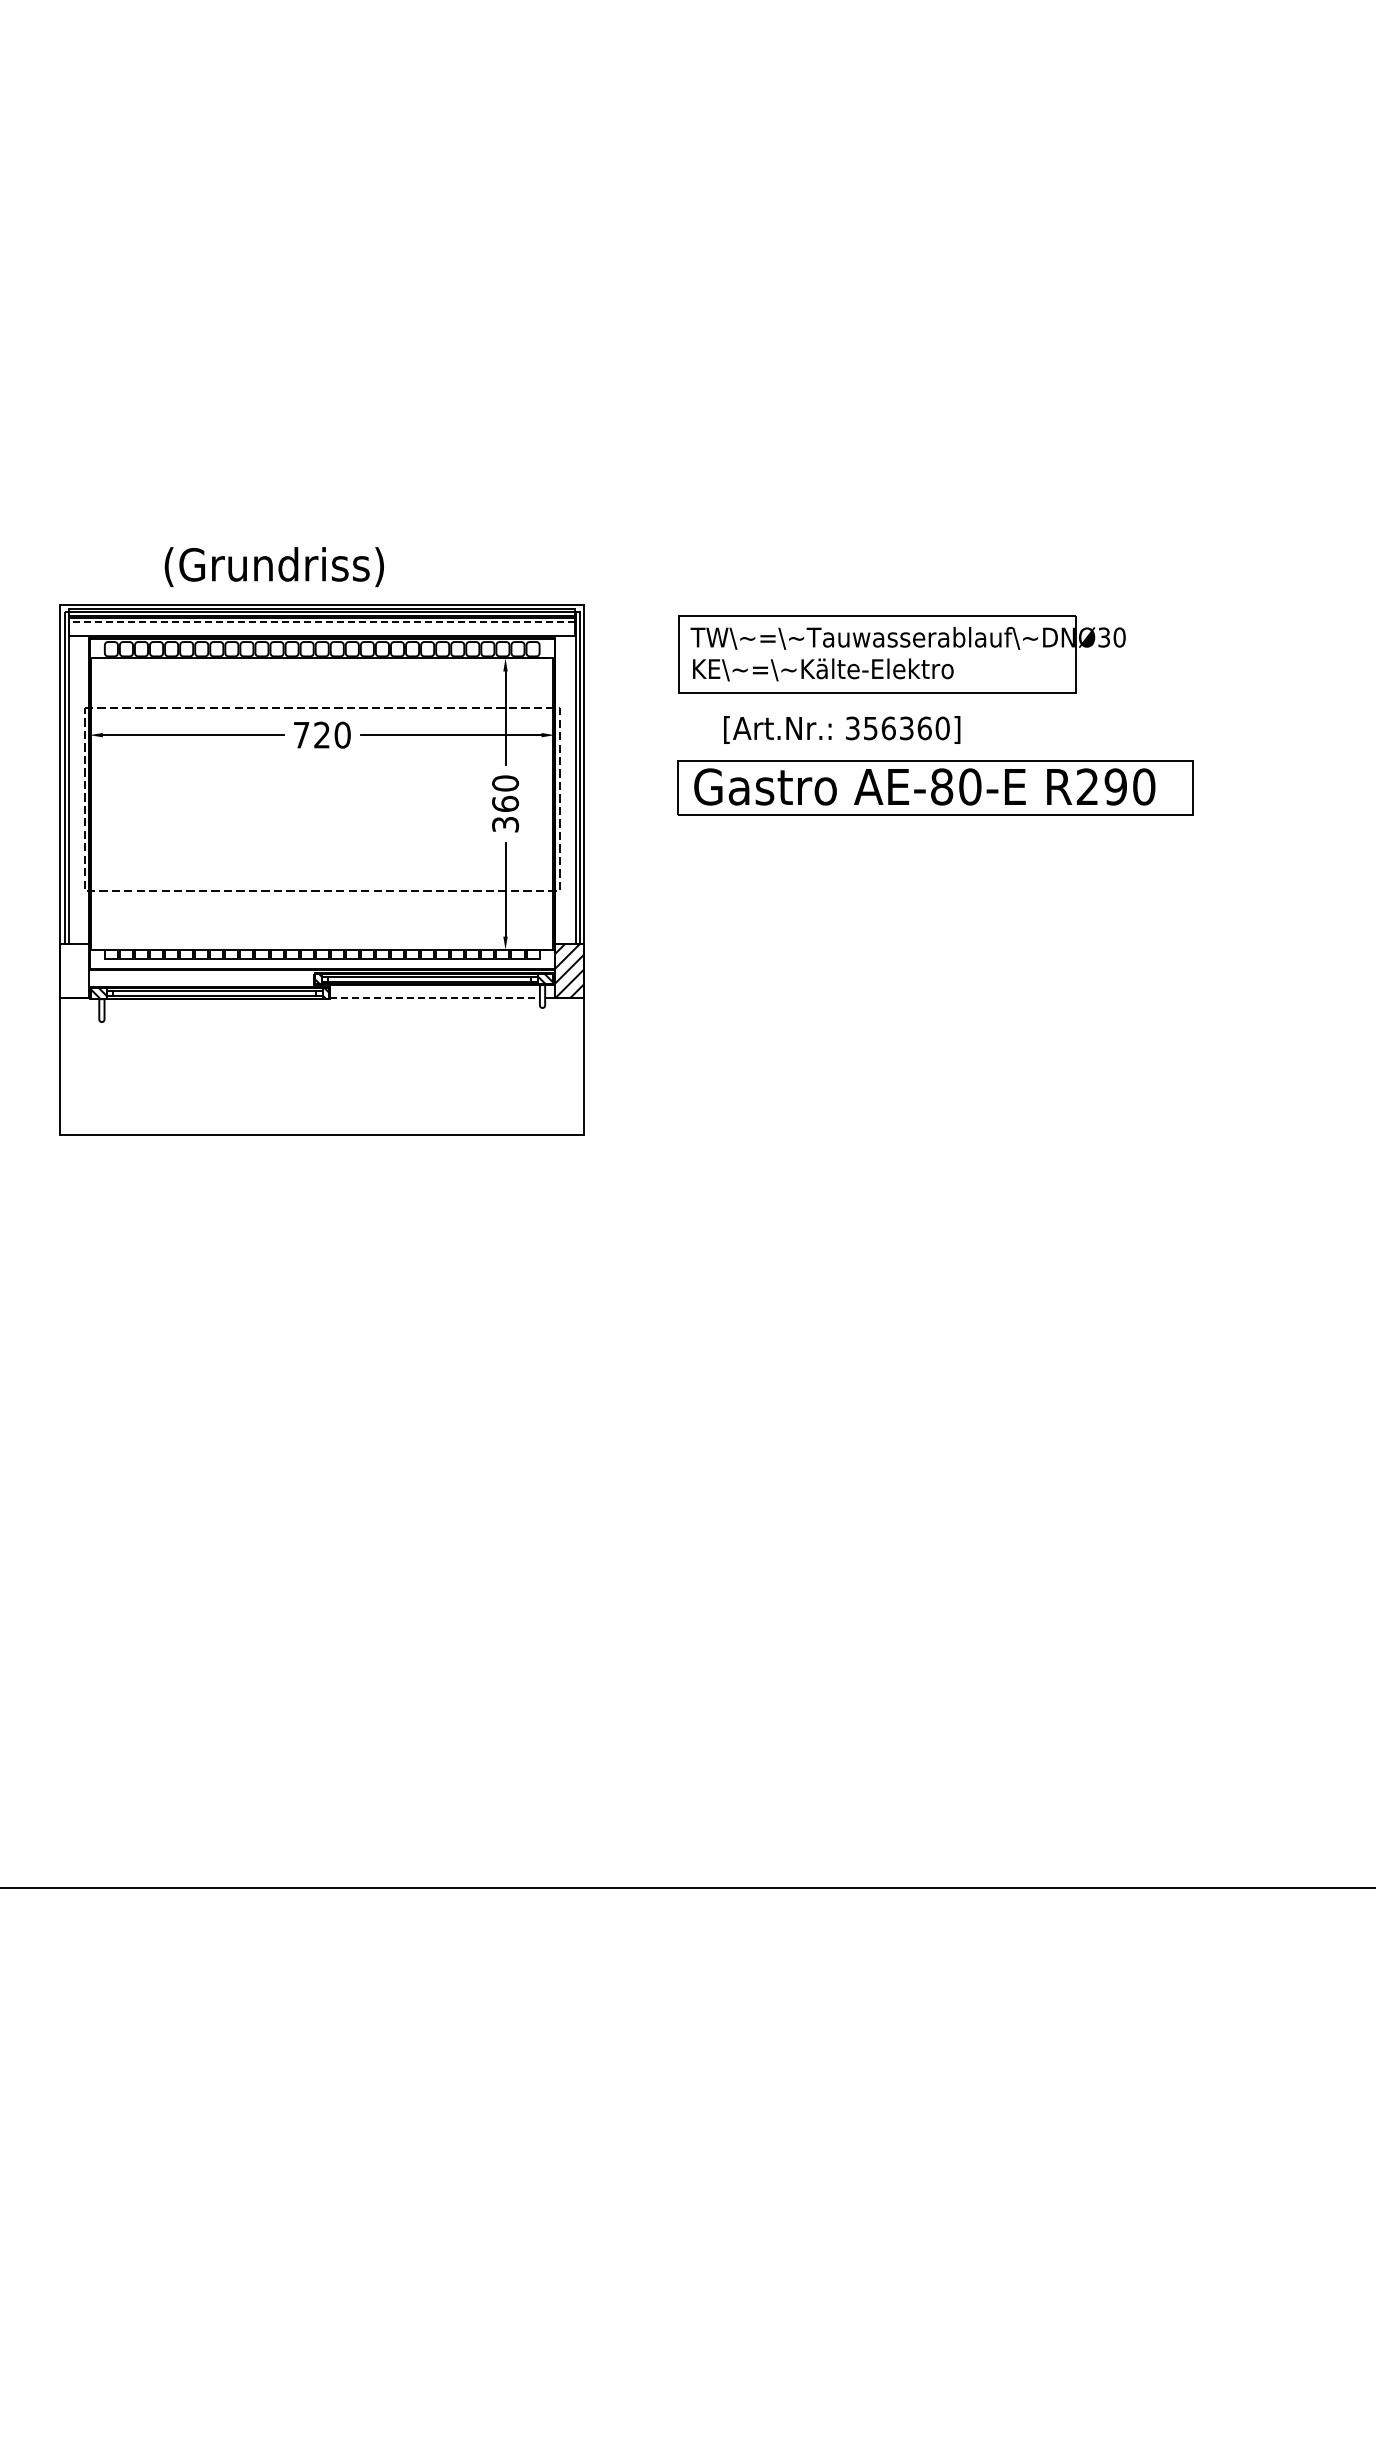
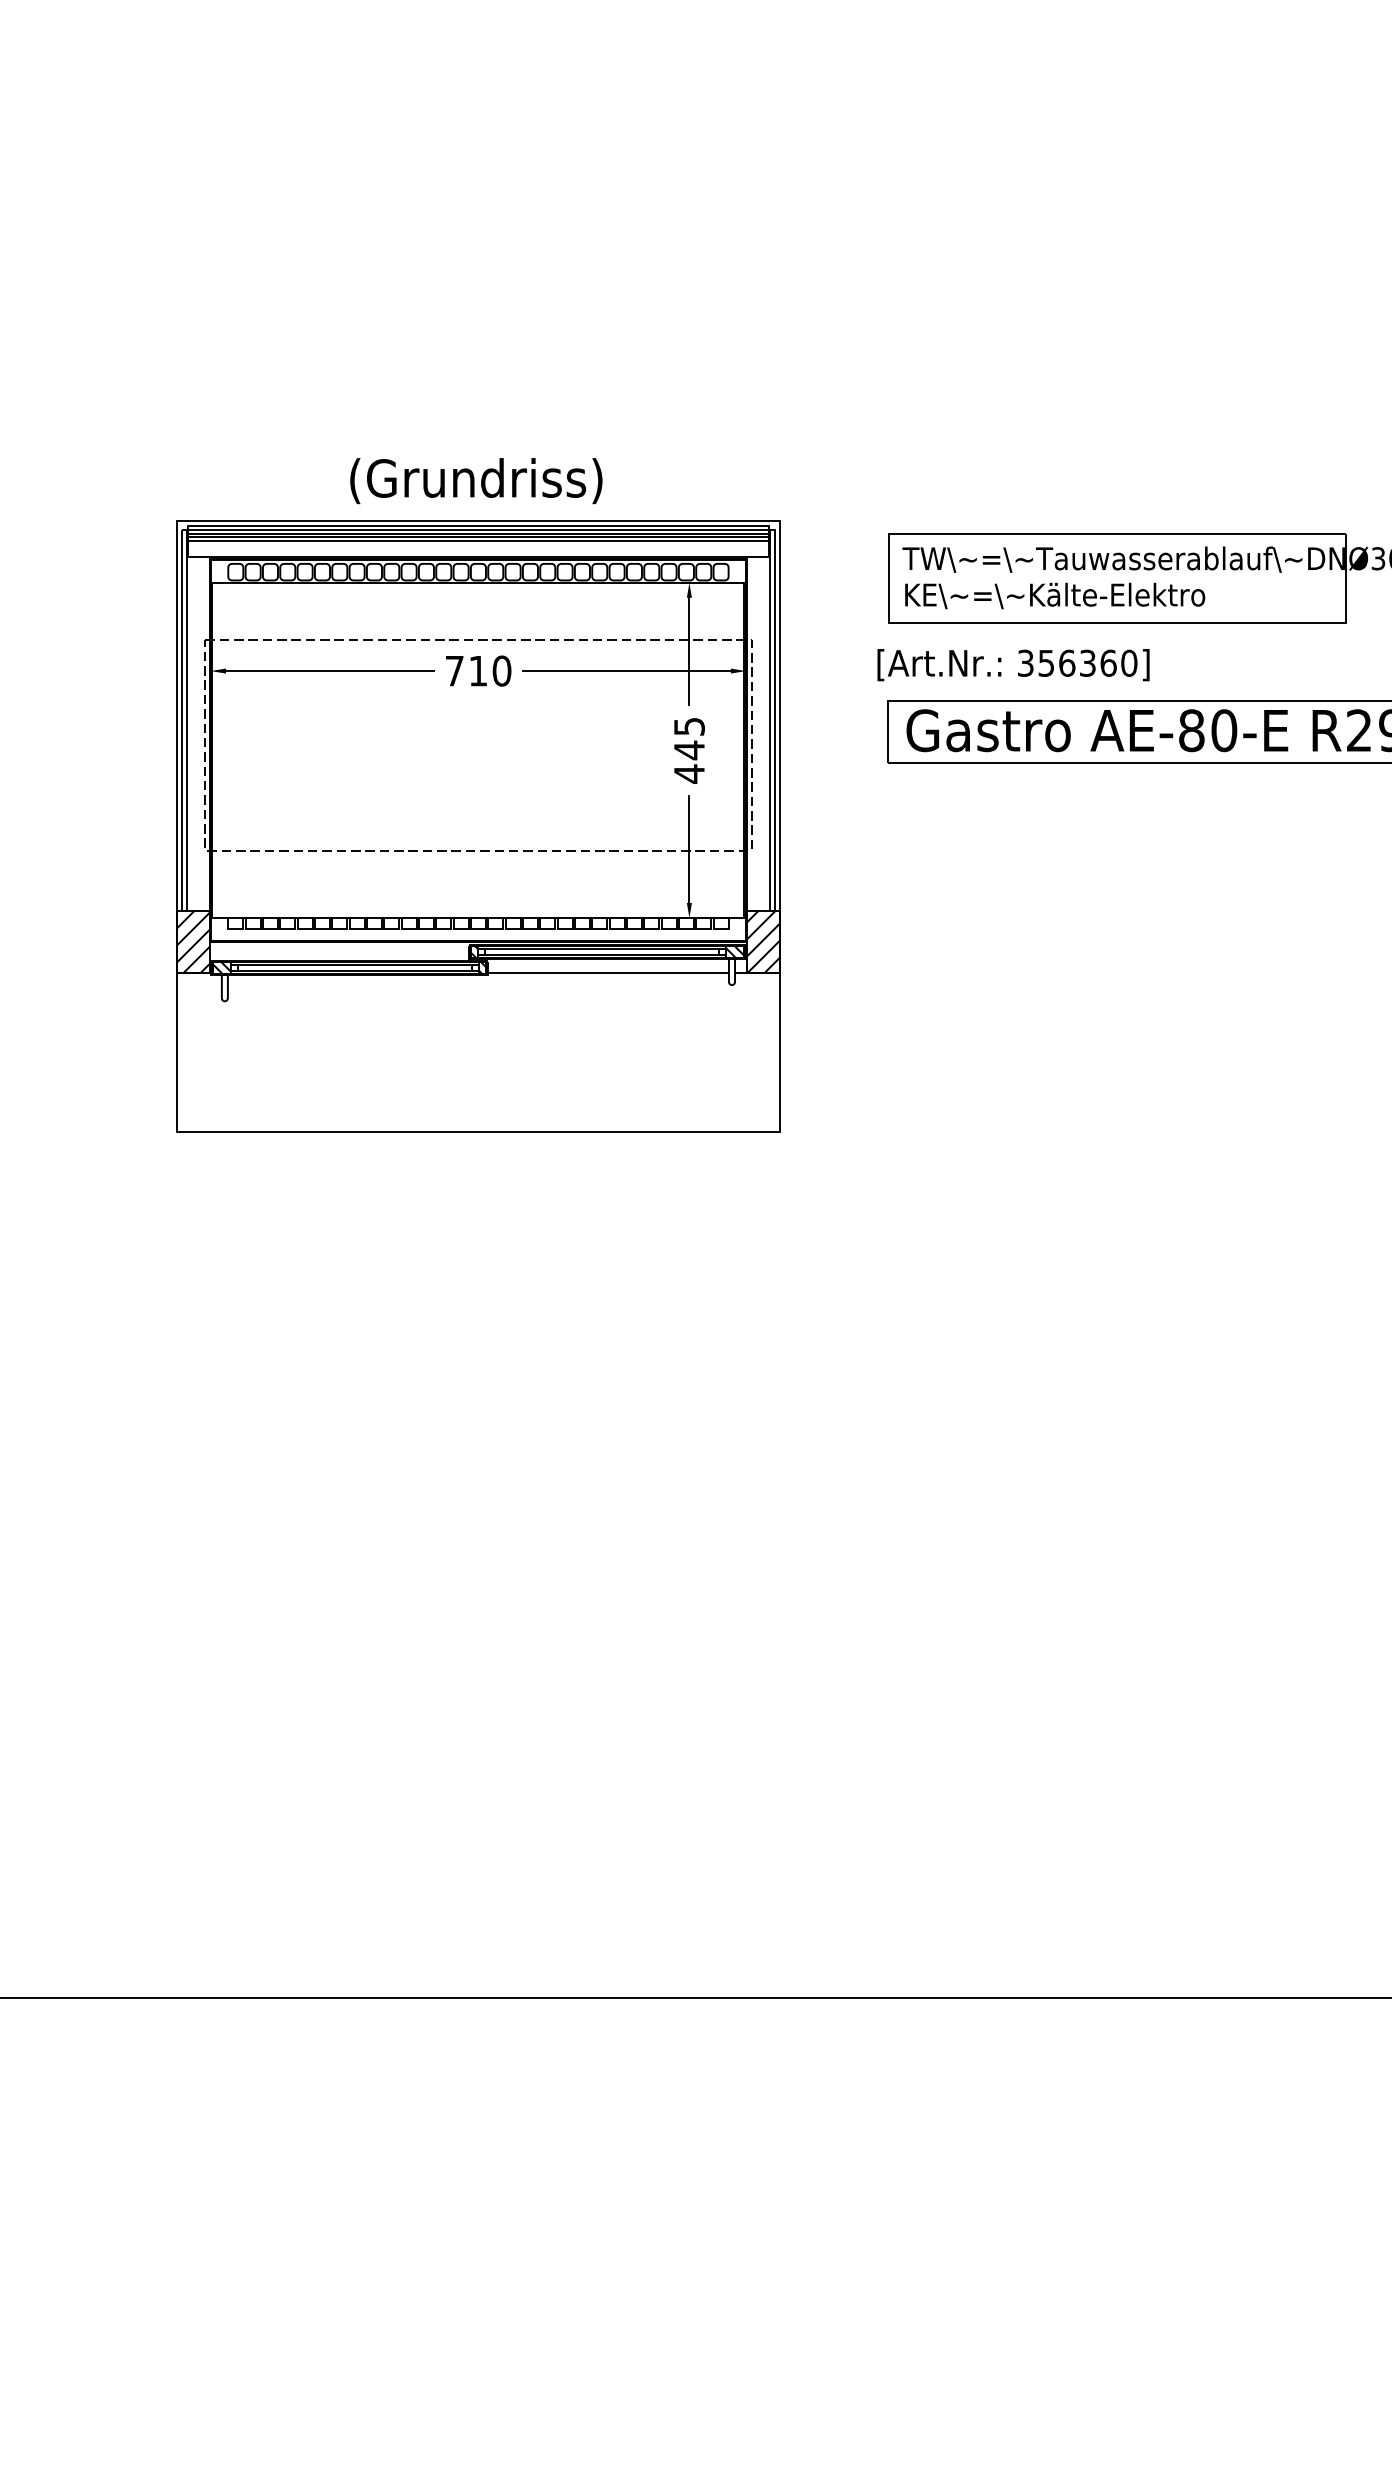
text: (273, 567) -> (475, 481), moved
line: (322, 622) -> (478, 541), dashed -> solid
text: (842, 729) -> (1013, 664), moved
text: (321, 734) -> (477, 670), 720 -> 710
text: (505, 804) -> (689, 750), 360 -> 445
hatch: (74, 970) -> (193, 941), added
line: (435, 997) -> (608, 972), dashed -> solid

